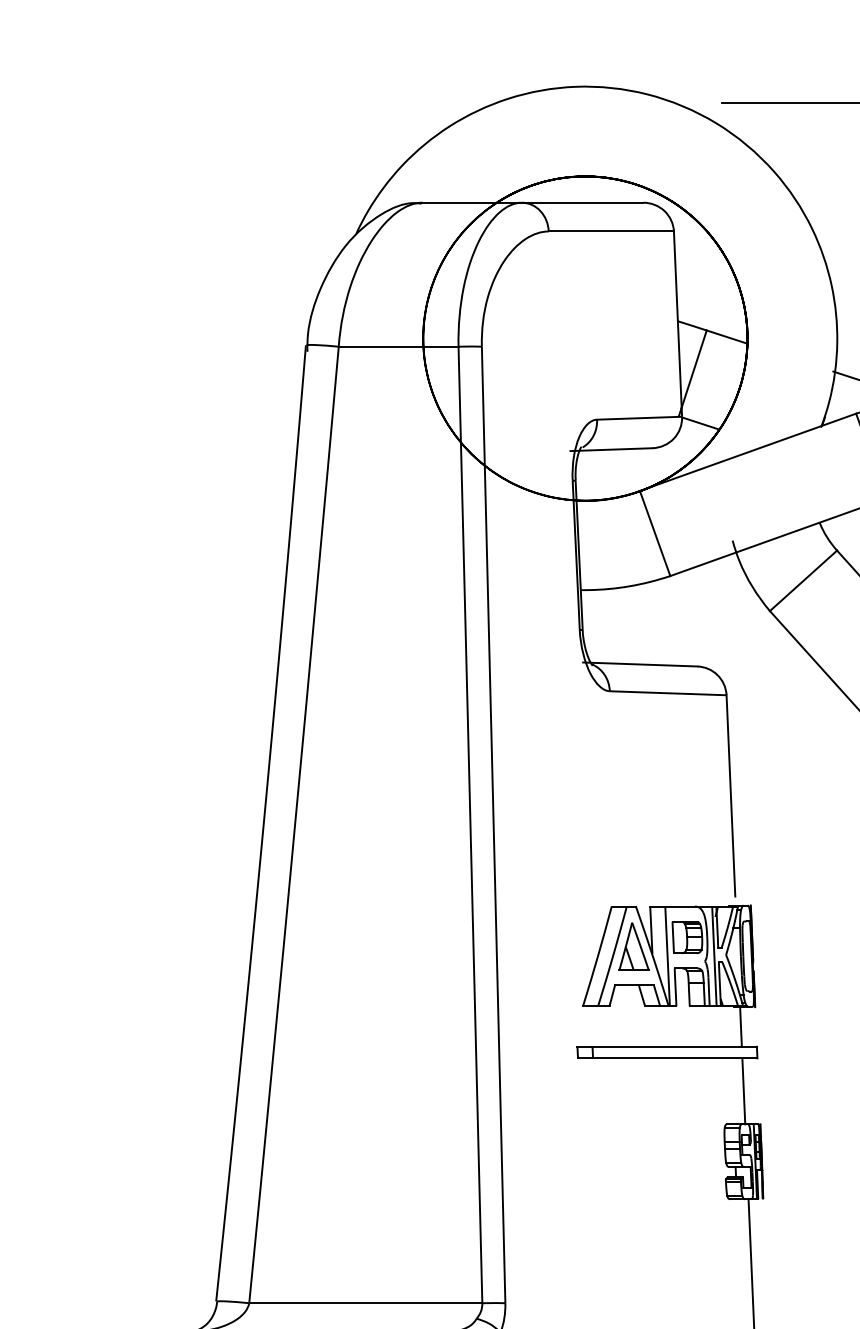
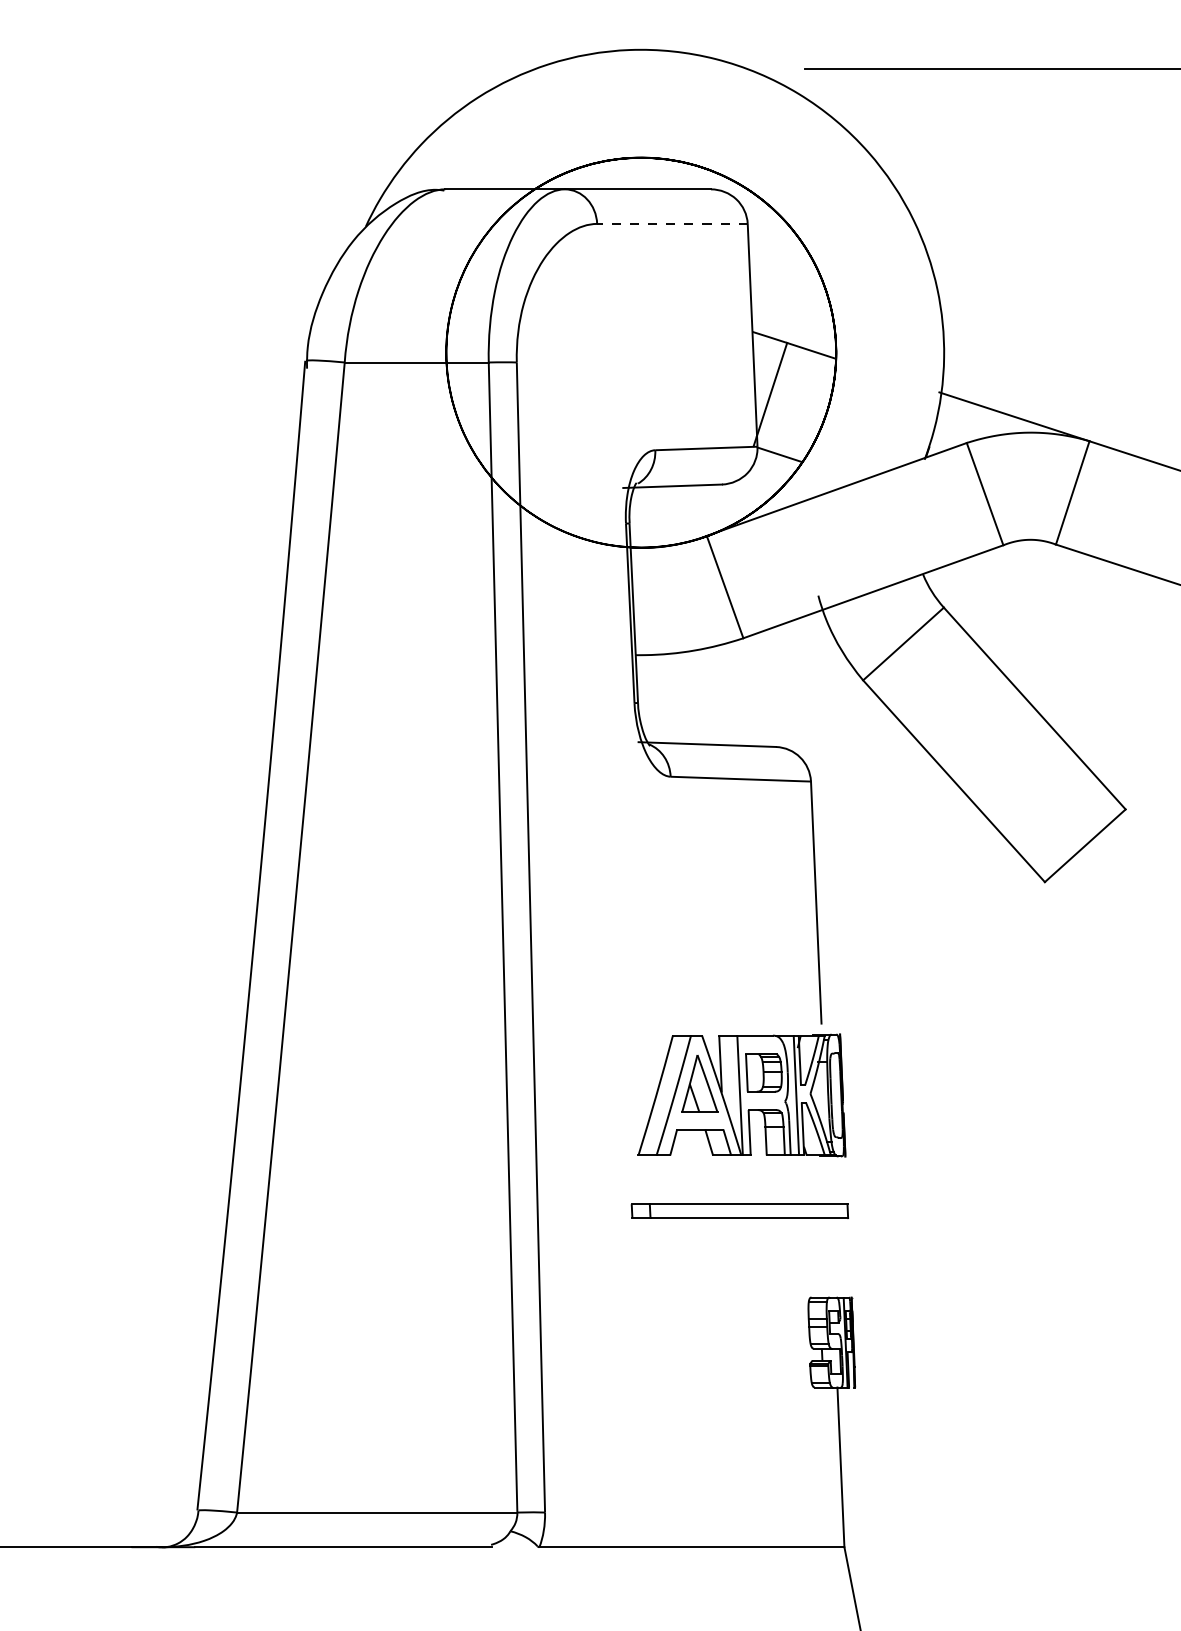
line: (610, 231) -> (671, 223), solid -> dashed
line: (741, 1027) -> (828, 1180), removed
line: (743, 1091) -> (831, 1257), removed

